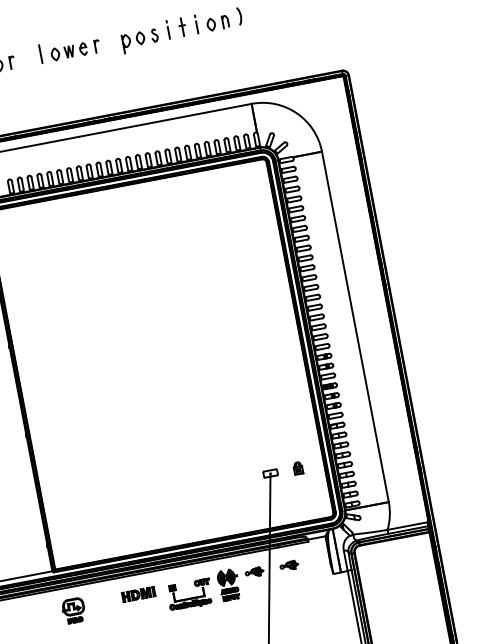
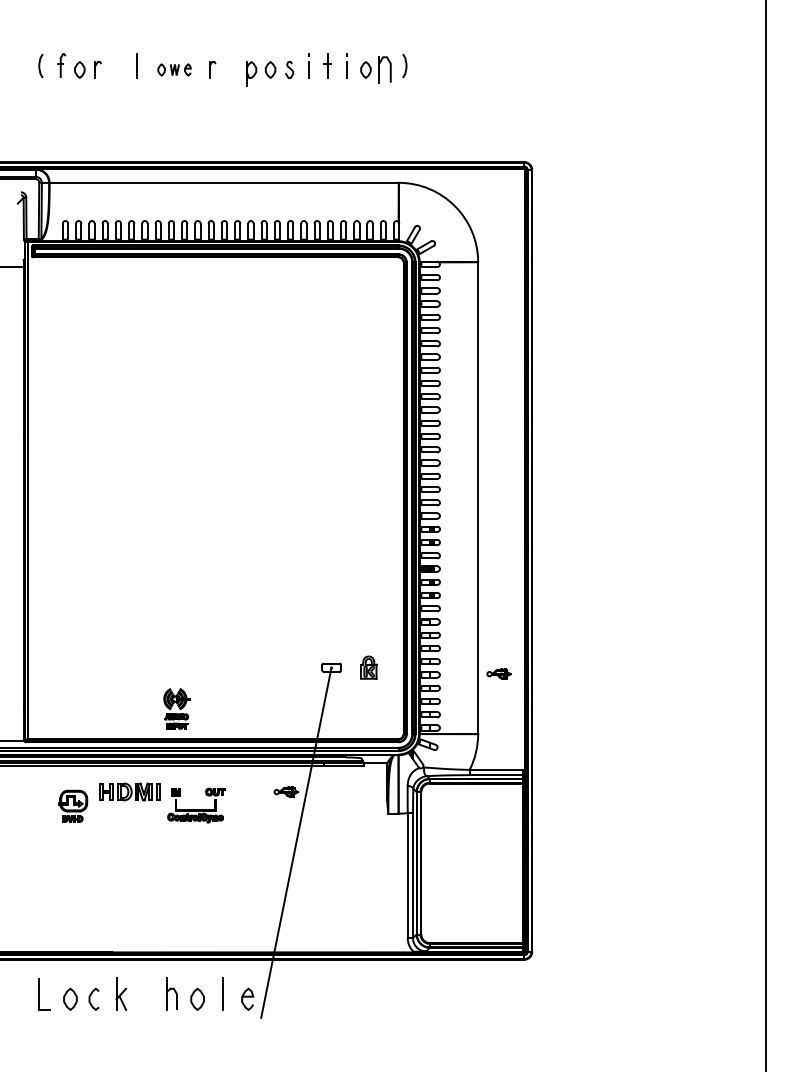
part: (225, 21) -> (384, 69), size x1.6
part: (69, 51) -> (174, 69), size x0.7
part: (297, 468) -> (368, 667), size x1.4
part: (288, 565) -> (498, 673), moved
part: (228, 584) -> (176, 708), moved
part: (138, 594) -> (130, 792), size x1.4
part: (74, 610) -> (73, 805), moved

